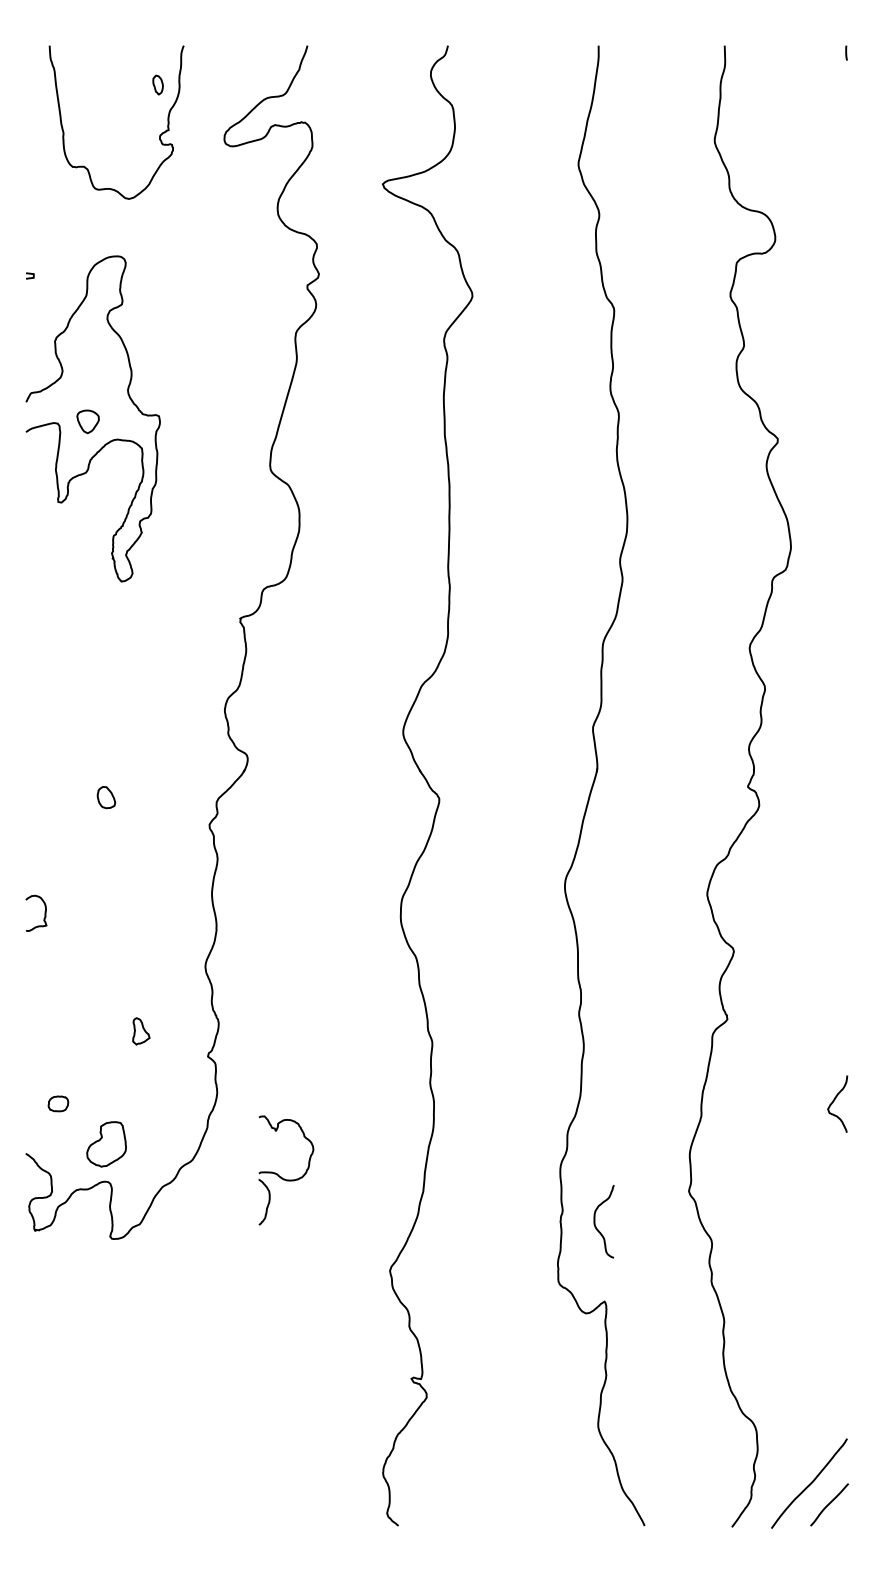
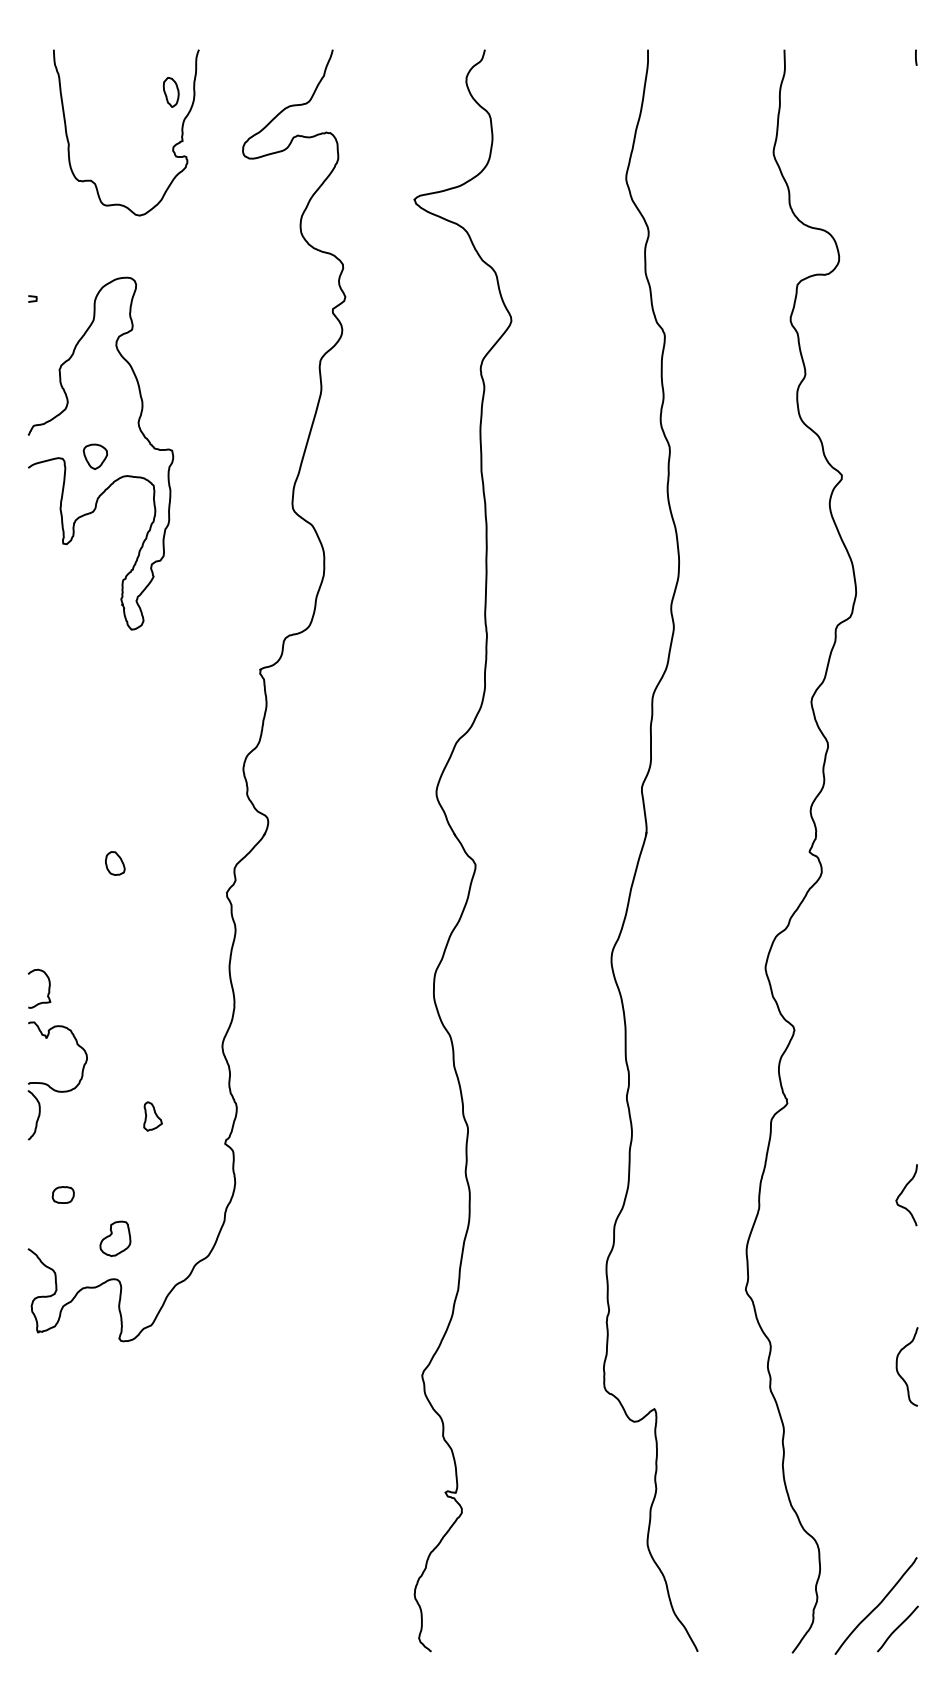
part: (157, 84) -> (170, 91), size x1.43
part: (106, 1144) -> (115, 1238), size x0.71
part: (281, 1176) -> (52, 1087), moved
curve: (595, 1221) -> (897, 1366), moved

